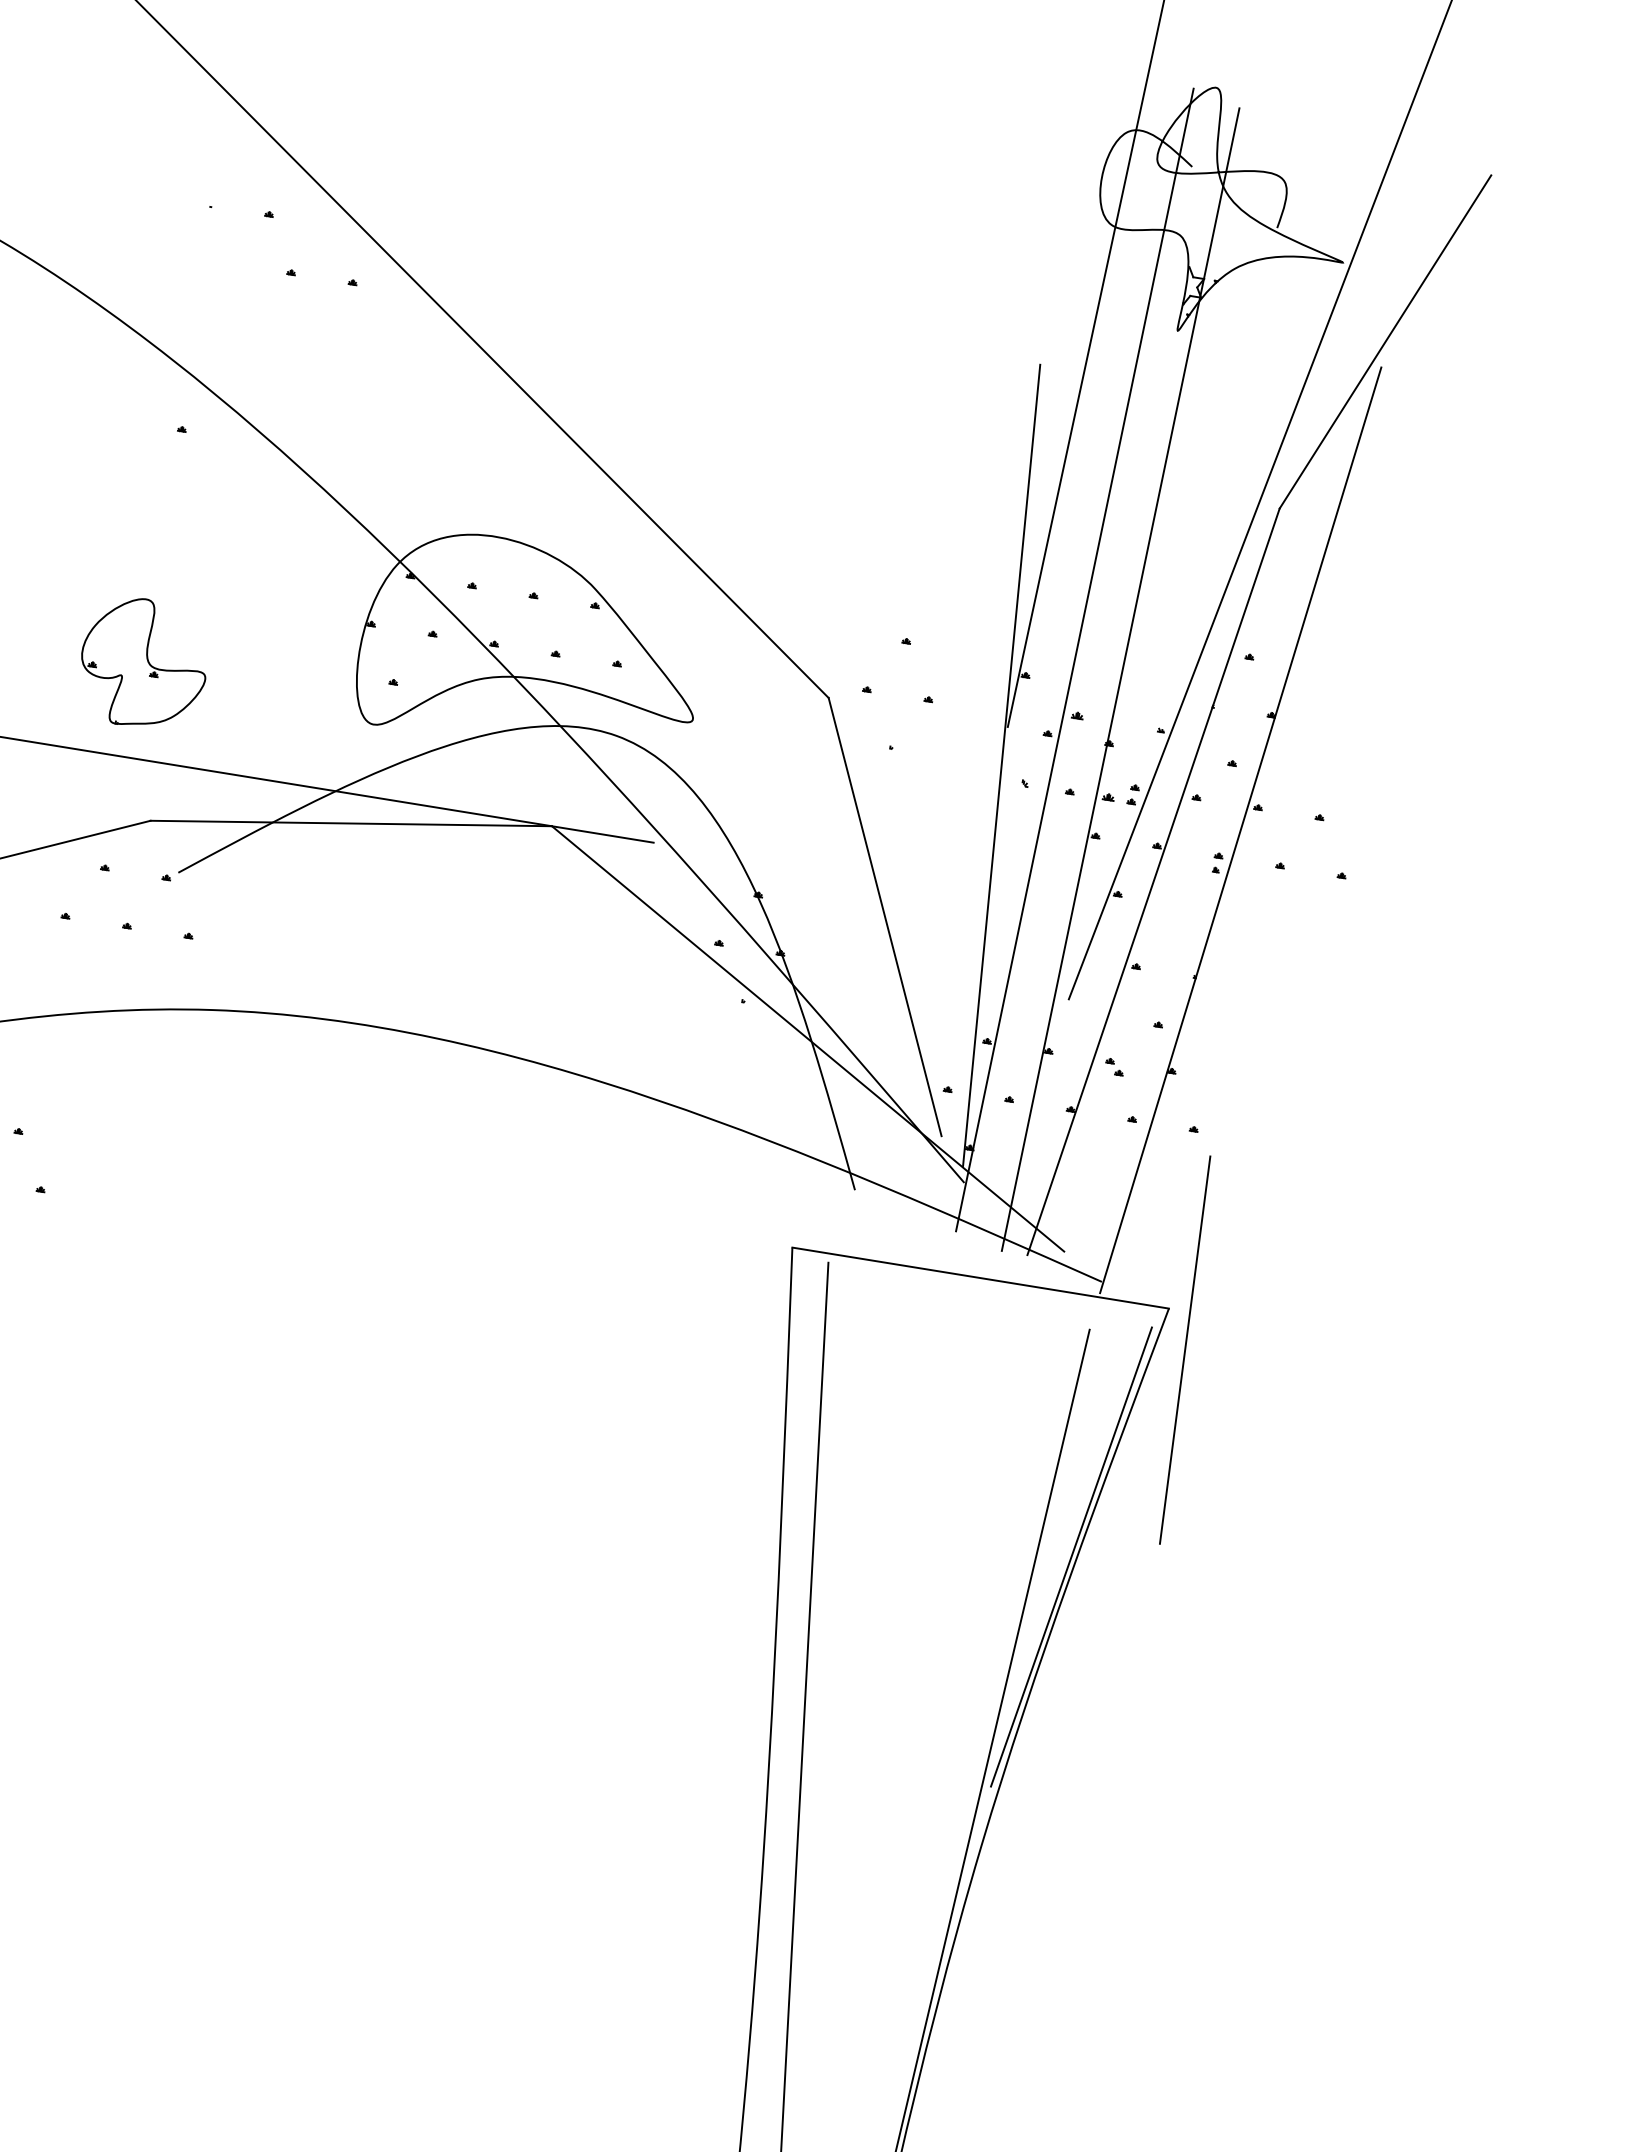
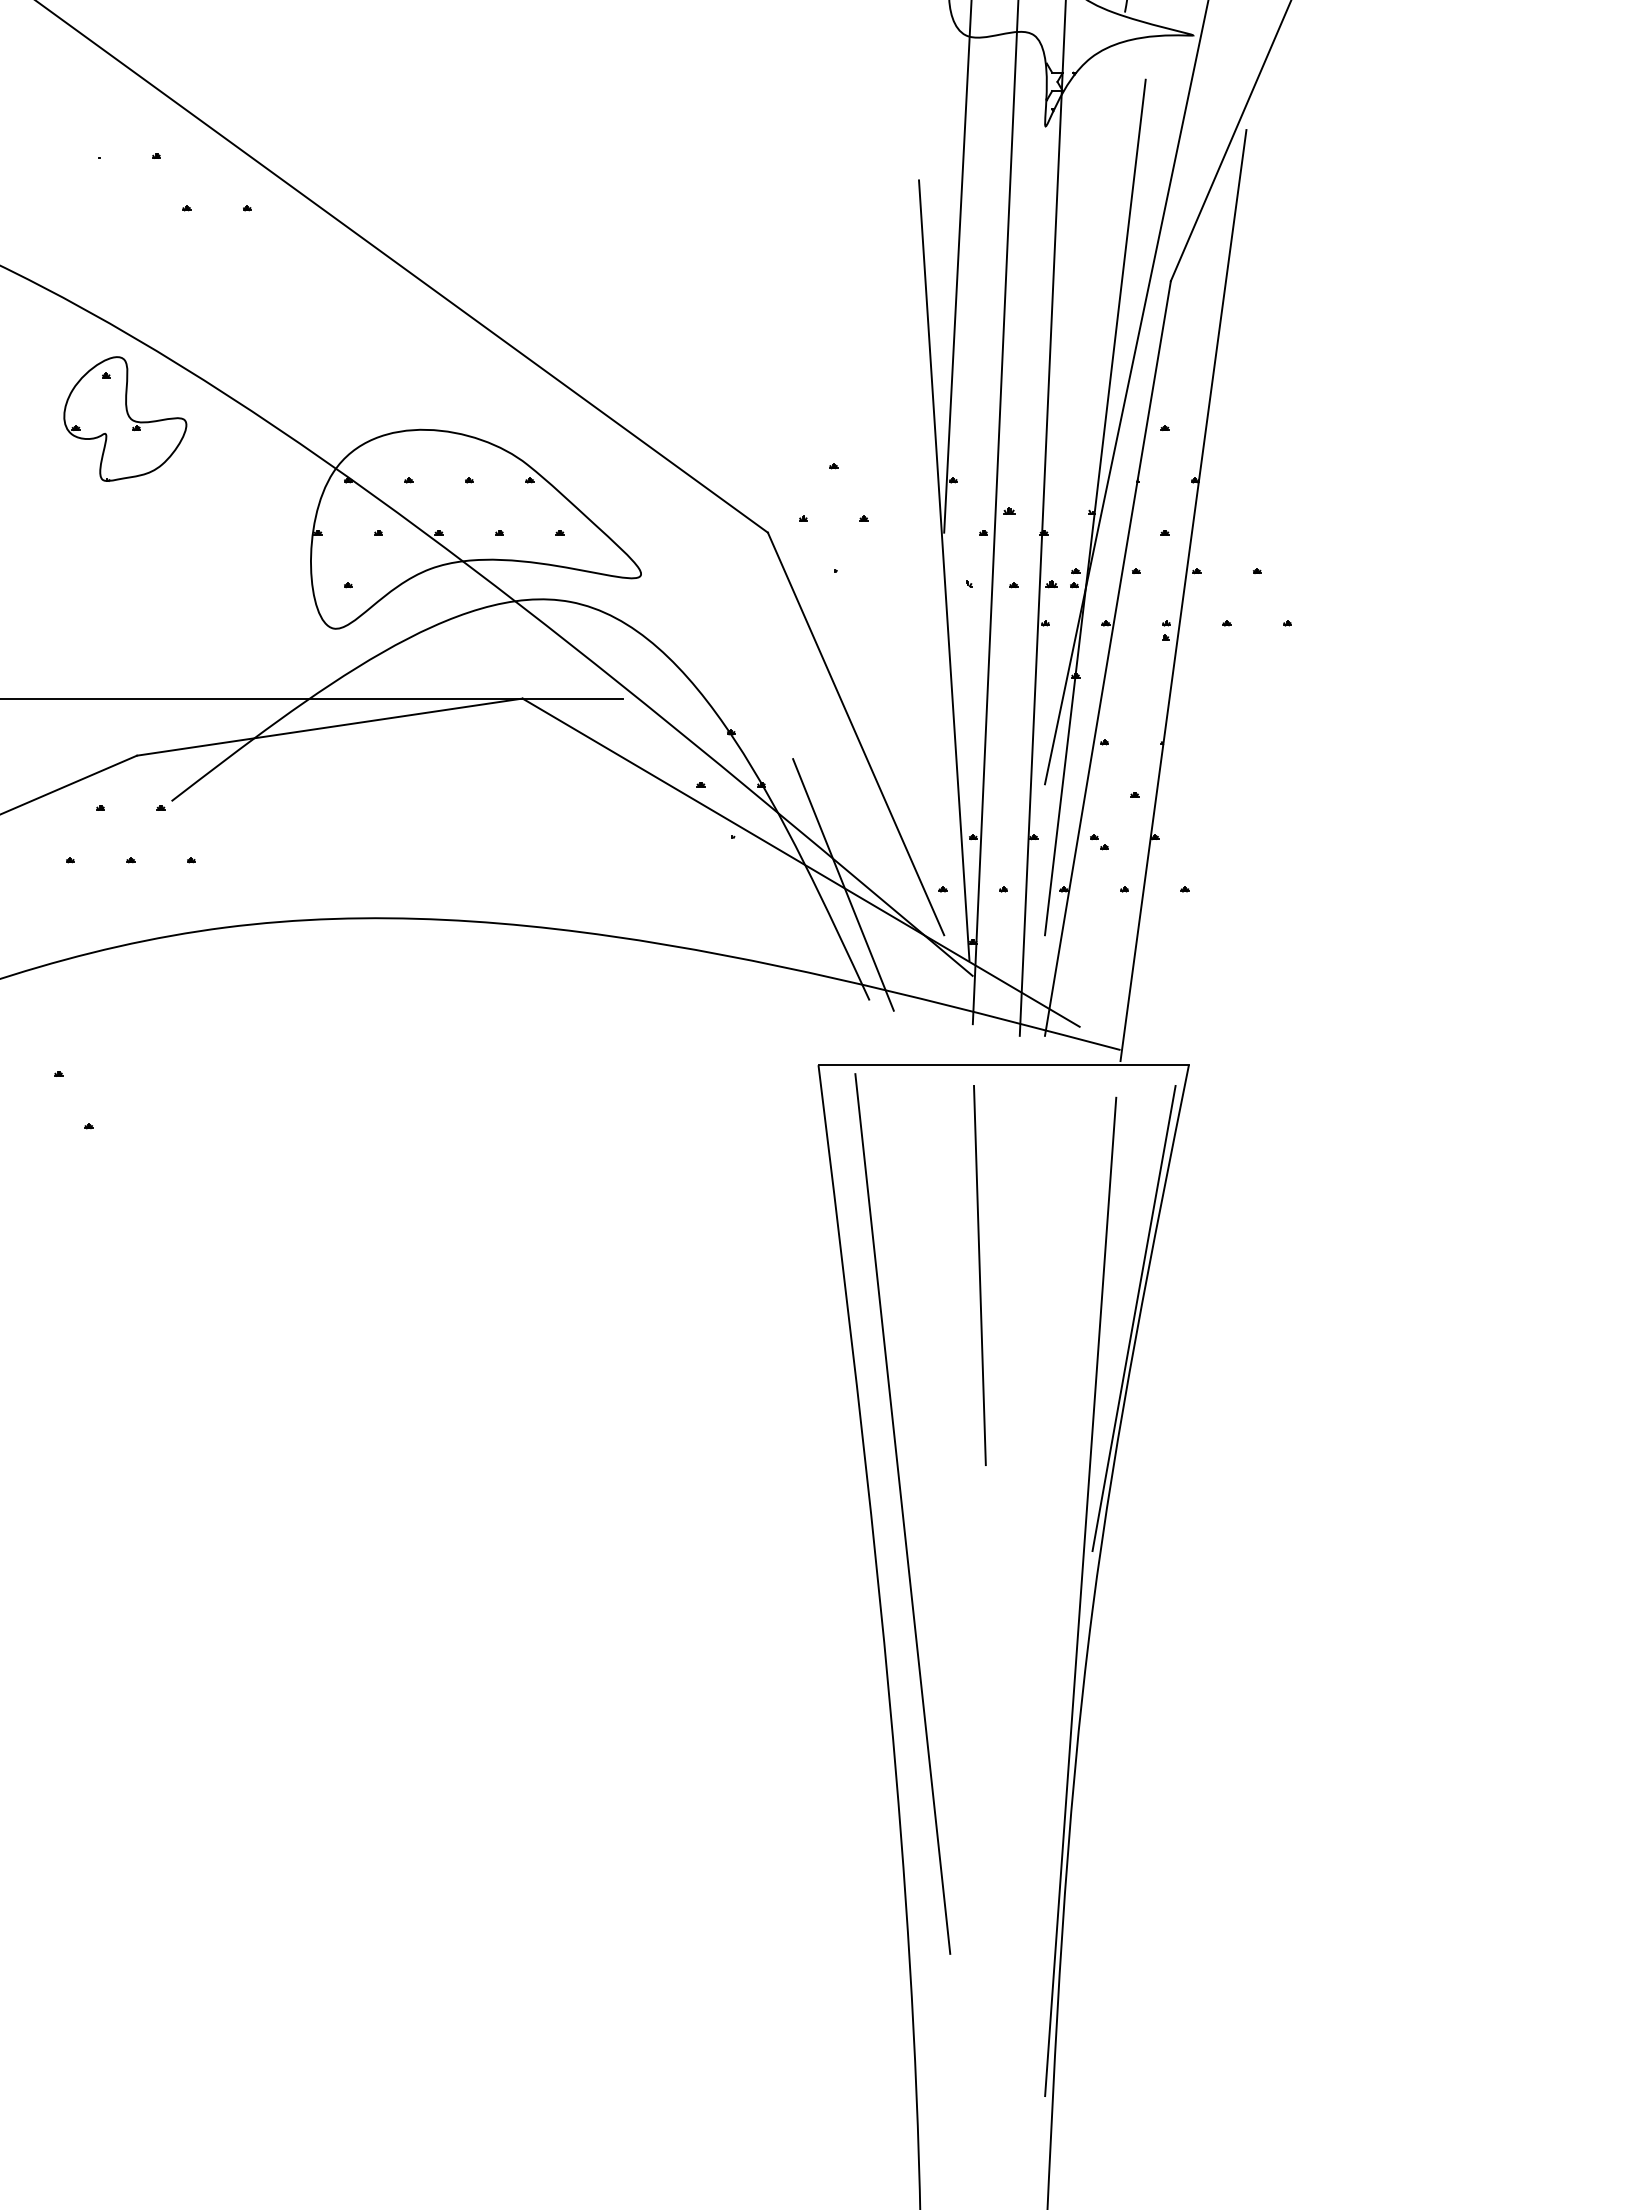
part: (144, 663) -> (125, 418), moved
line: (1164, 726) -> (1094, 507), added
line: (847, 1068) -> (843, 884), added
line: (1184, 1350) -> (979, 1275), moved

